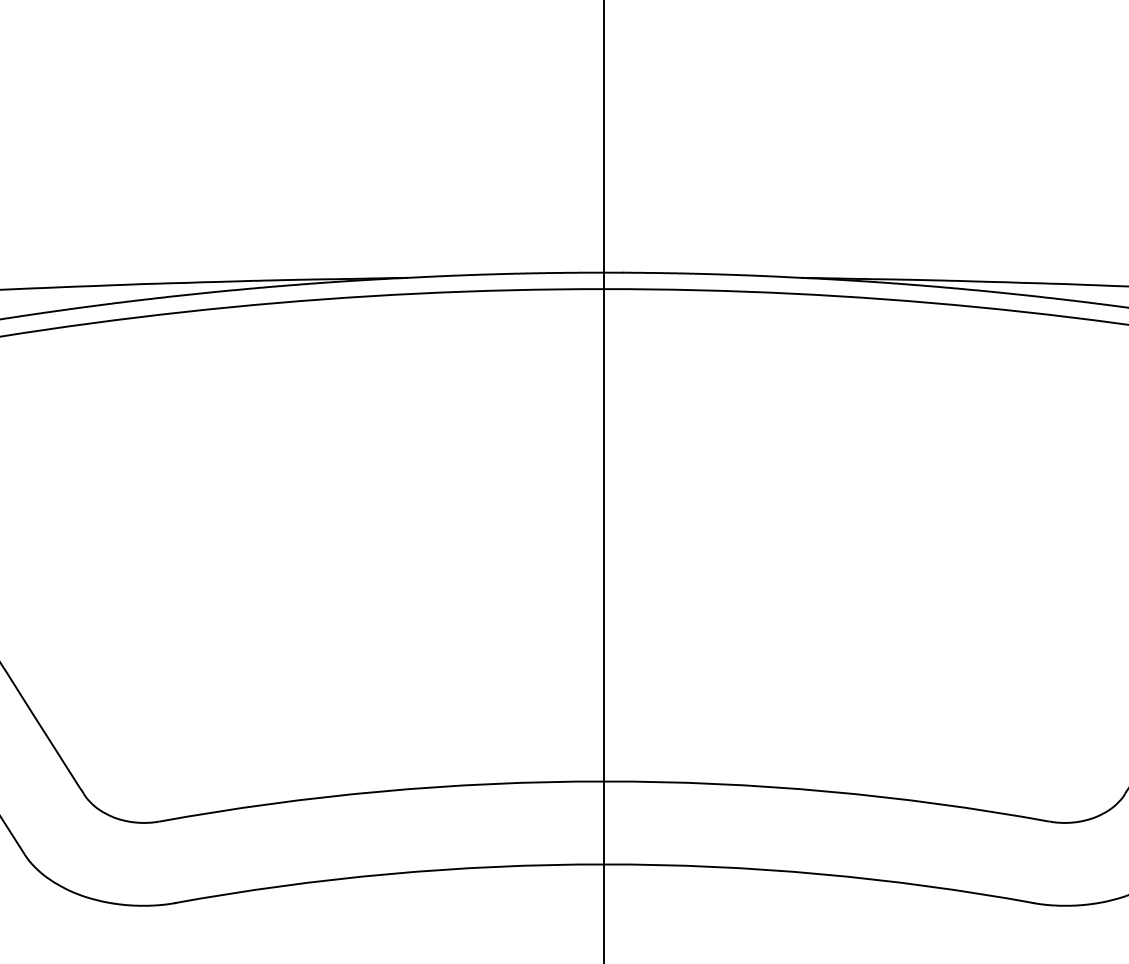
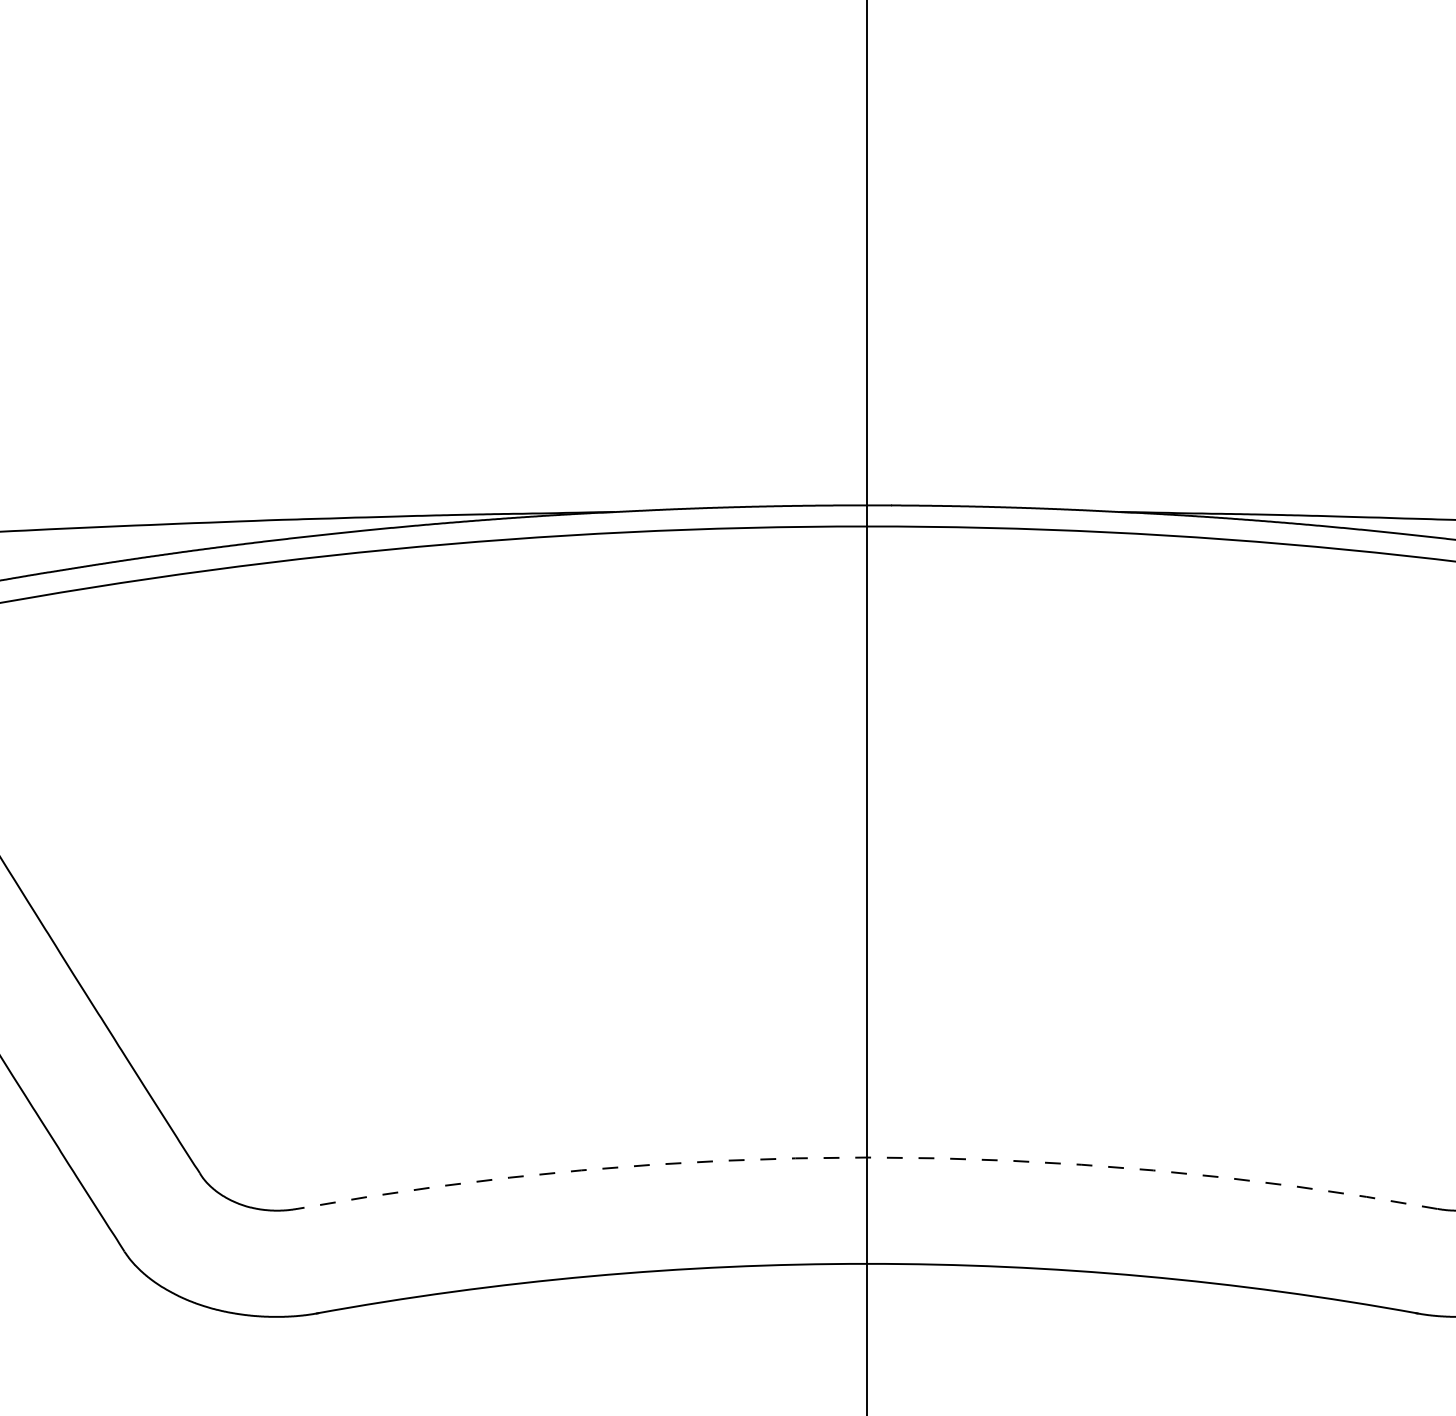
arc: (604, 781) -> (867, 1157), solid -> dashed

